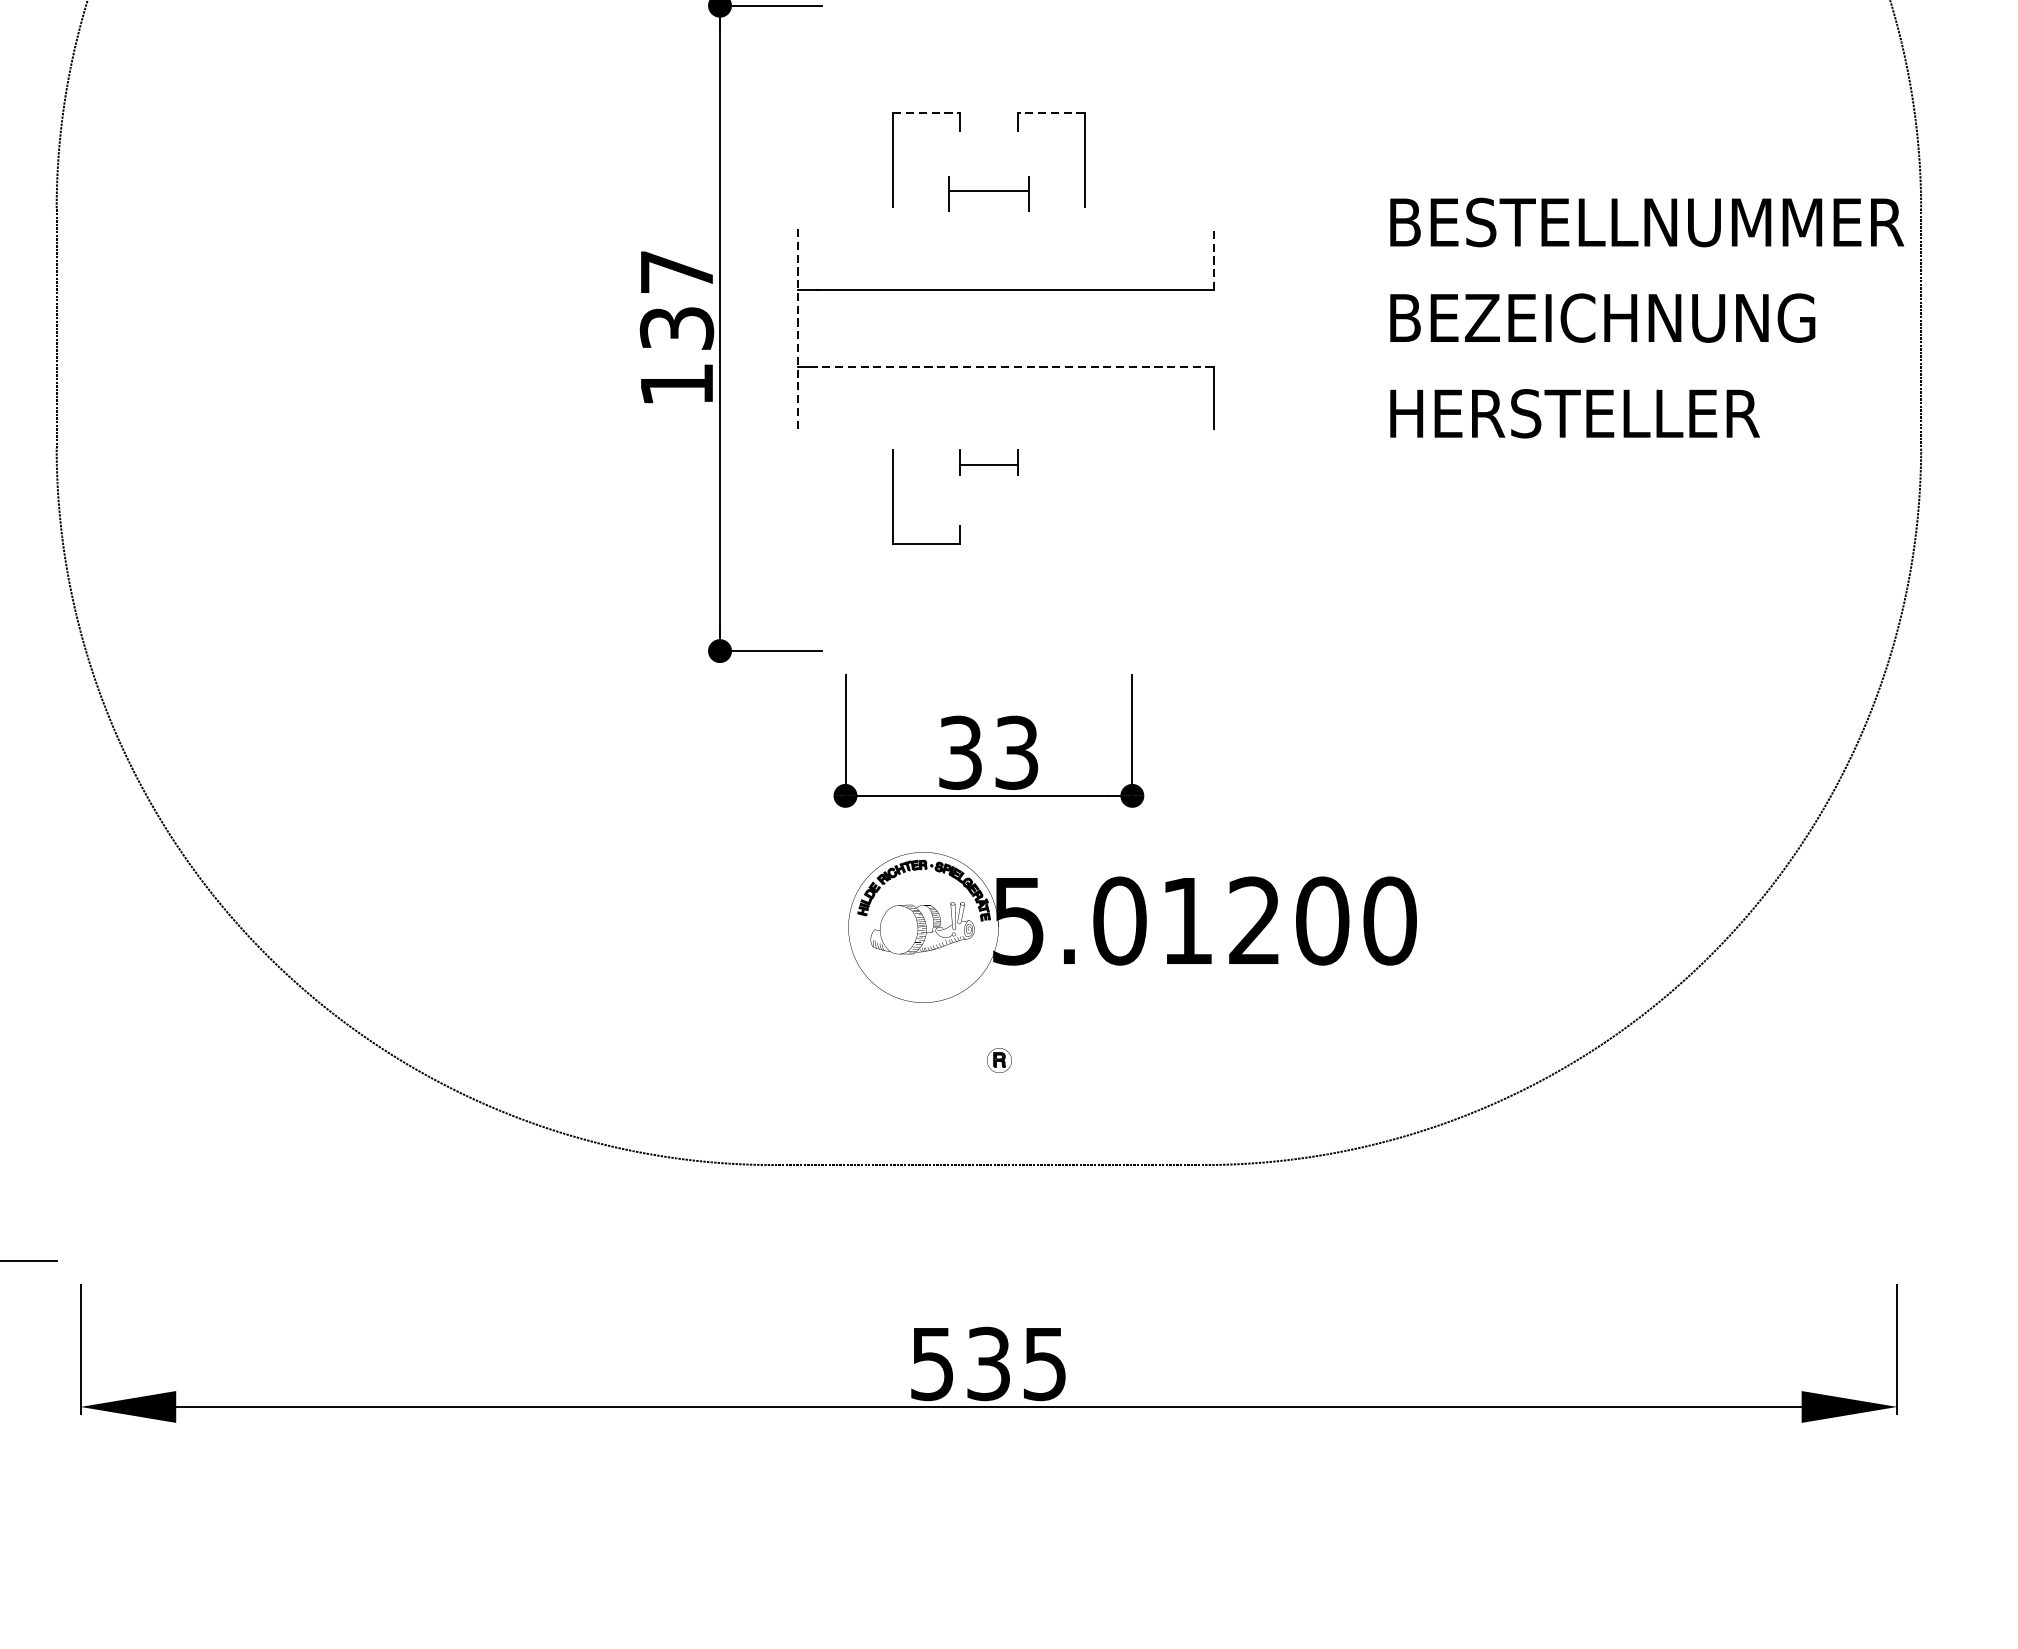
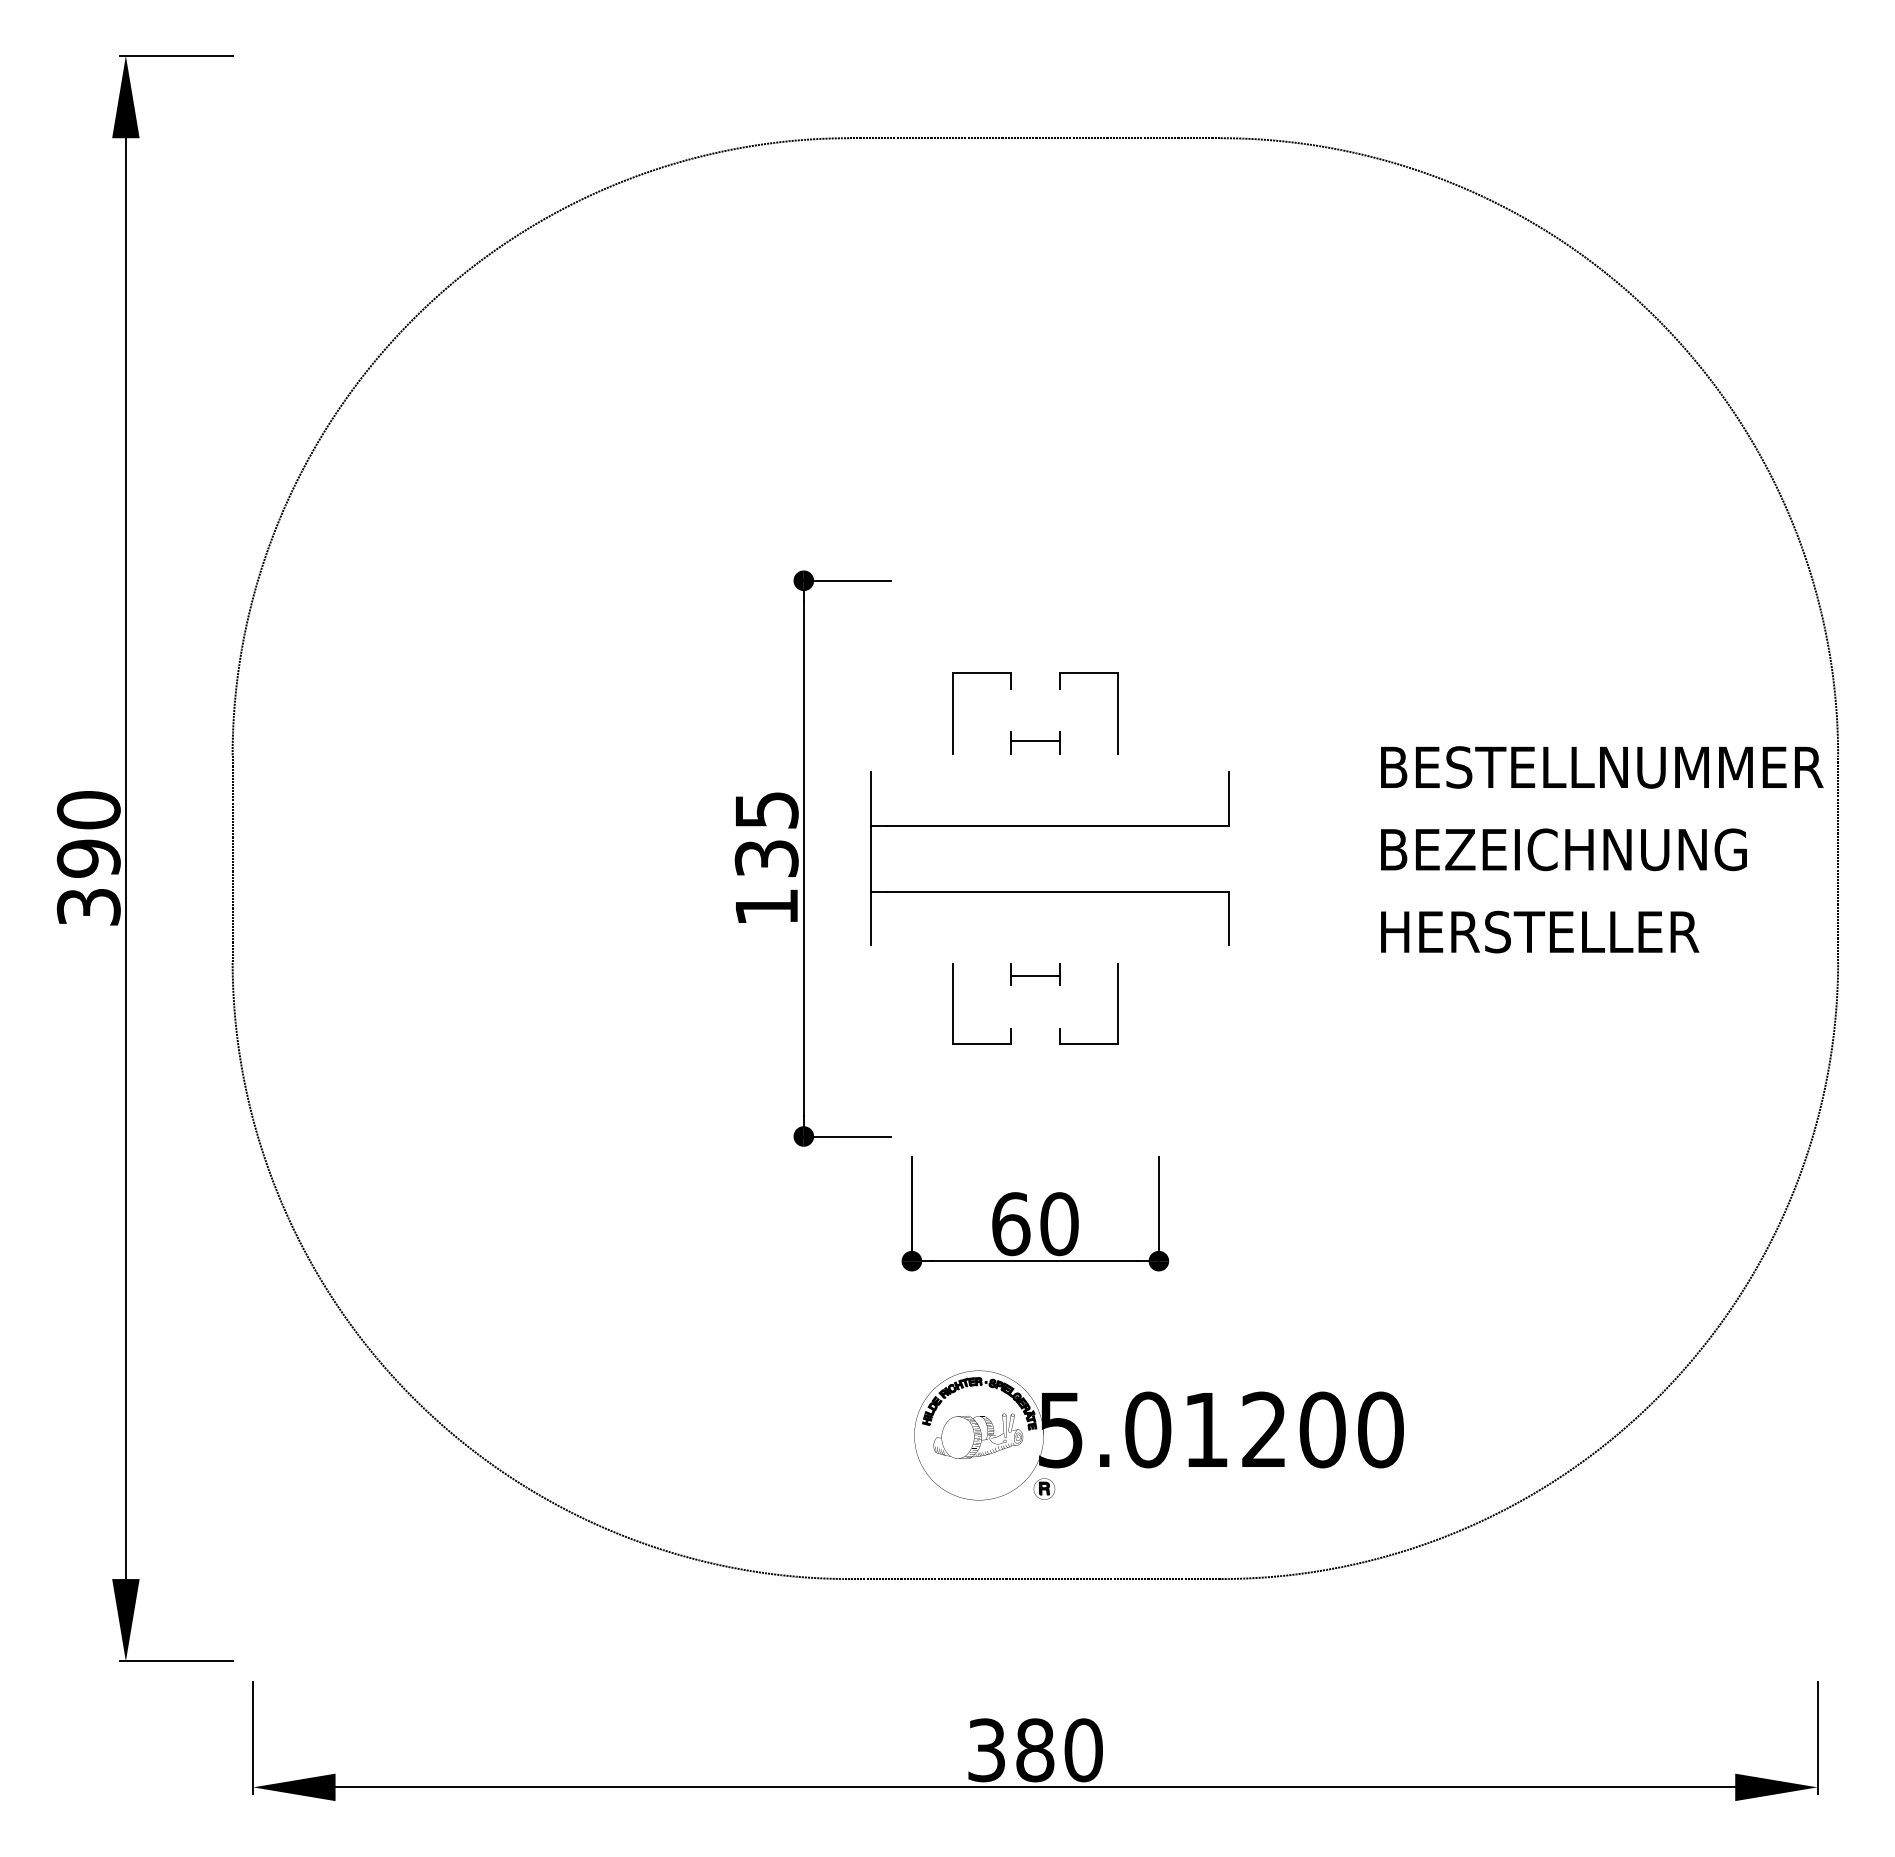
line: (926, 113) -> (981, 673), dashed -> solid
line: (1050, 113) -> (1088, 673), dashed -> solid
part: (989, 193) -> (1035, 742), size x0.71
line: (1213, 258) -> (1228, 798), dashed -> solid
text: (677, 272) -> (767, 810), 137 -> 135
line: (797, 328) -> (870, 858), dashed -> solid
line: (1015, 366) -> (1058, 891), dashed -> solid
part: (1084, 496) -> (1117, 1003), added
text: (989, 753) -> (1035, 1224), 33 -> 60
part: (1131, 927) -> (1158, 1435), moved
text: (989, 1364) -> (1035, 1750), 535 -> 380

